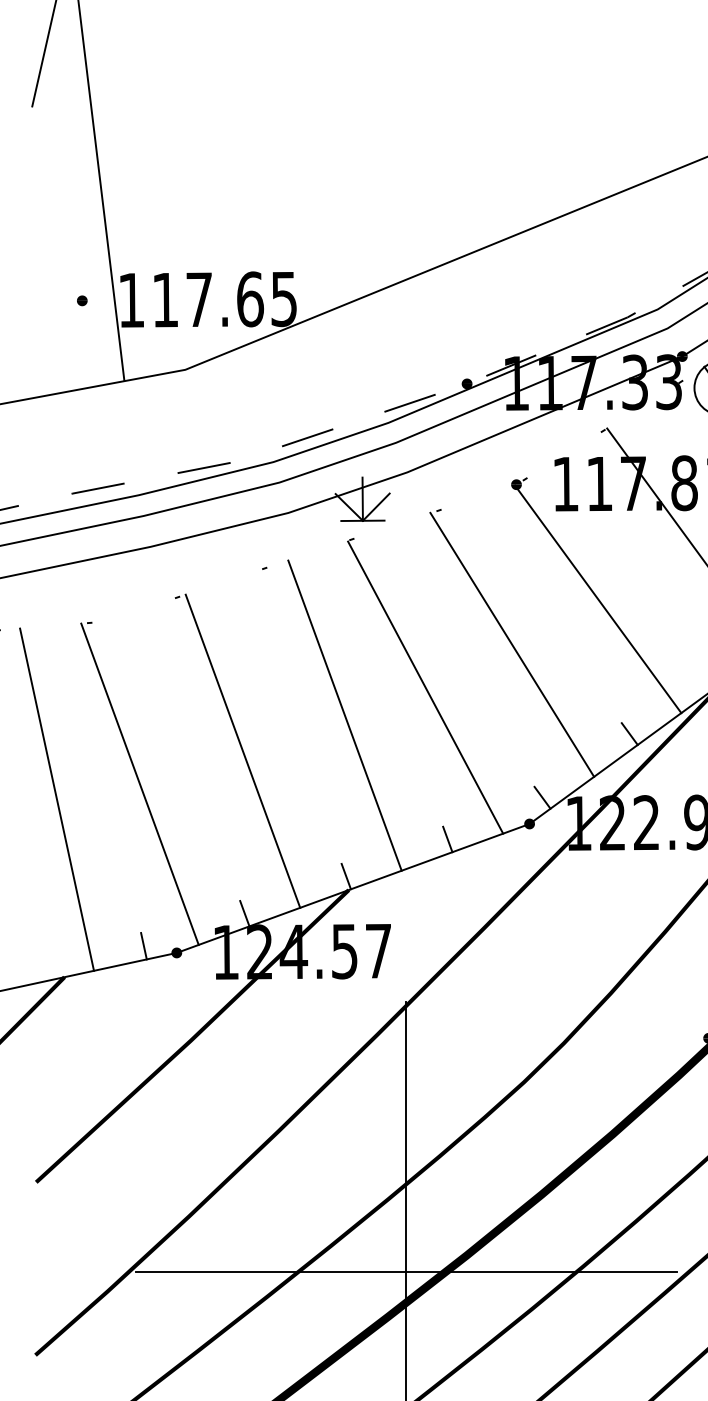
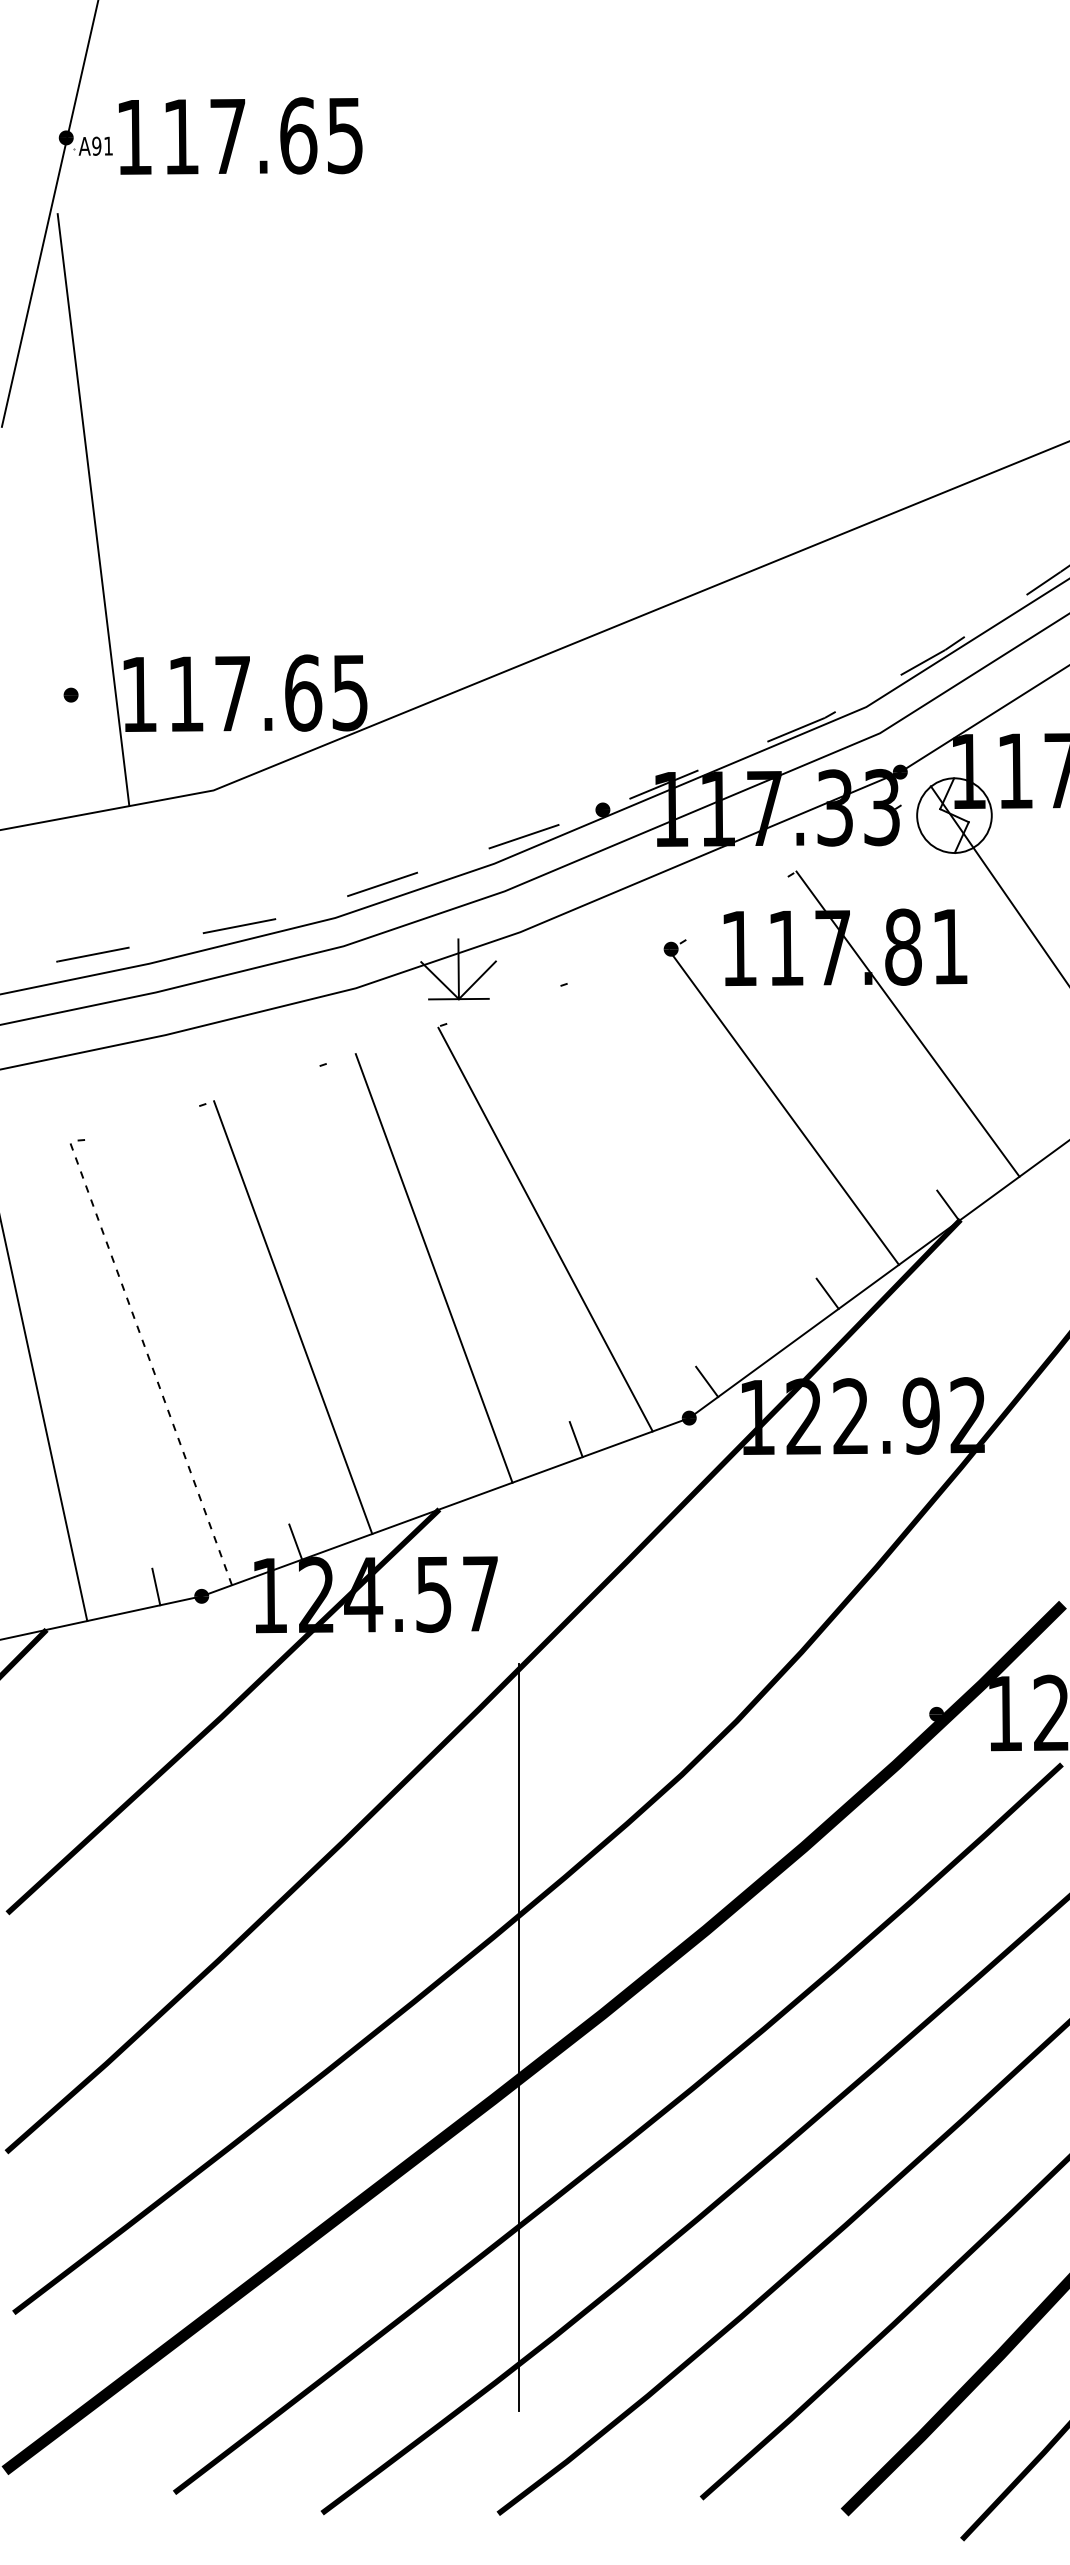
line: (512, 644) -> (665, 1170), removed
line: (139, 783) -> (150, 1362), solid -> dashed
line: (345, 876) -> (435, 1490), removed
line: (406, 1272) -> (518, 2037), removed

